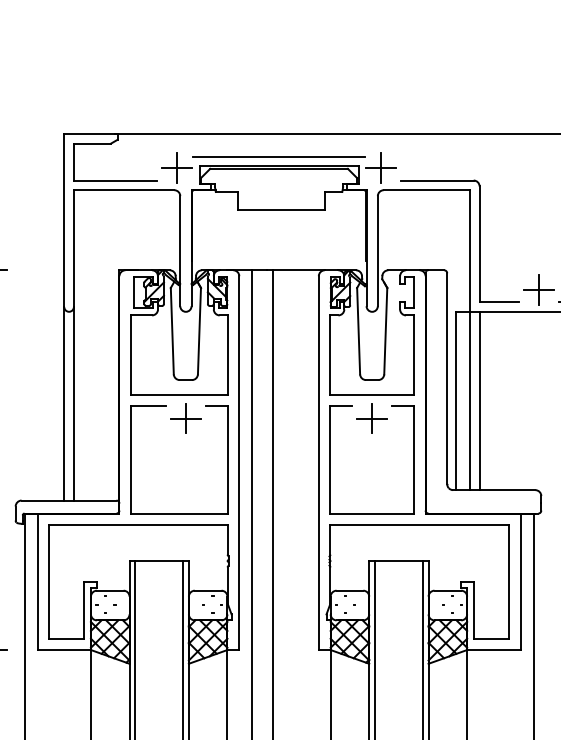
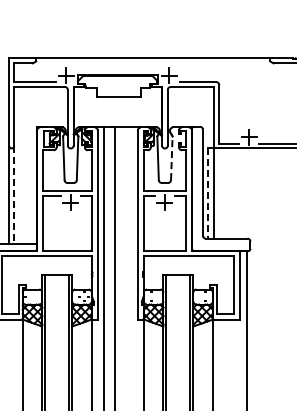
line: (278, 157) -> (117, 70), removed
line: (385, 331) -> (171, 158), solid -> dashed
line: (480, 400) -> (219, 193), removed
line: (74, 402) -> (14, 194), solid -> dashed
line: (456, 402) -> (207, 194), solid -> dashed

